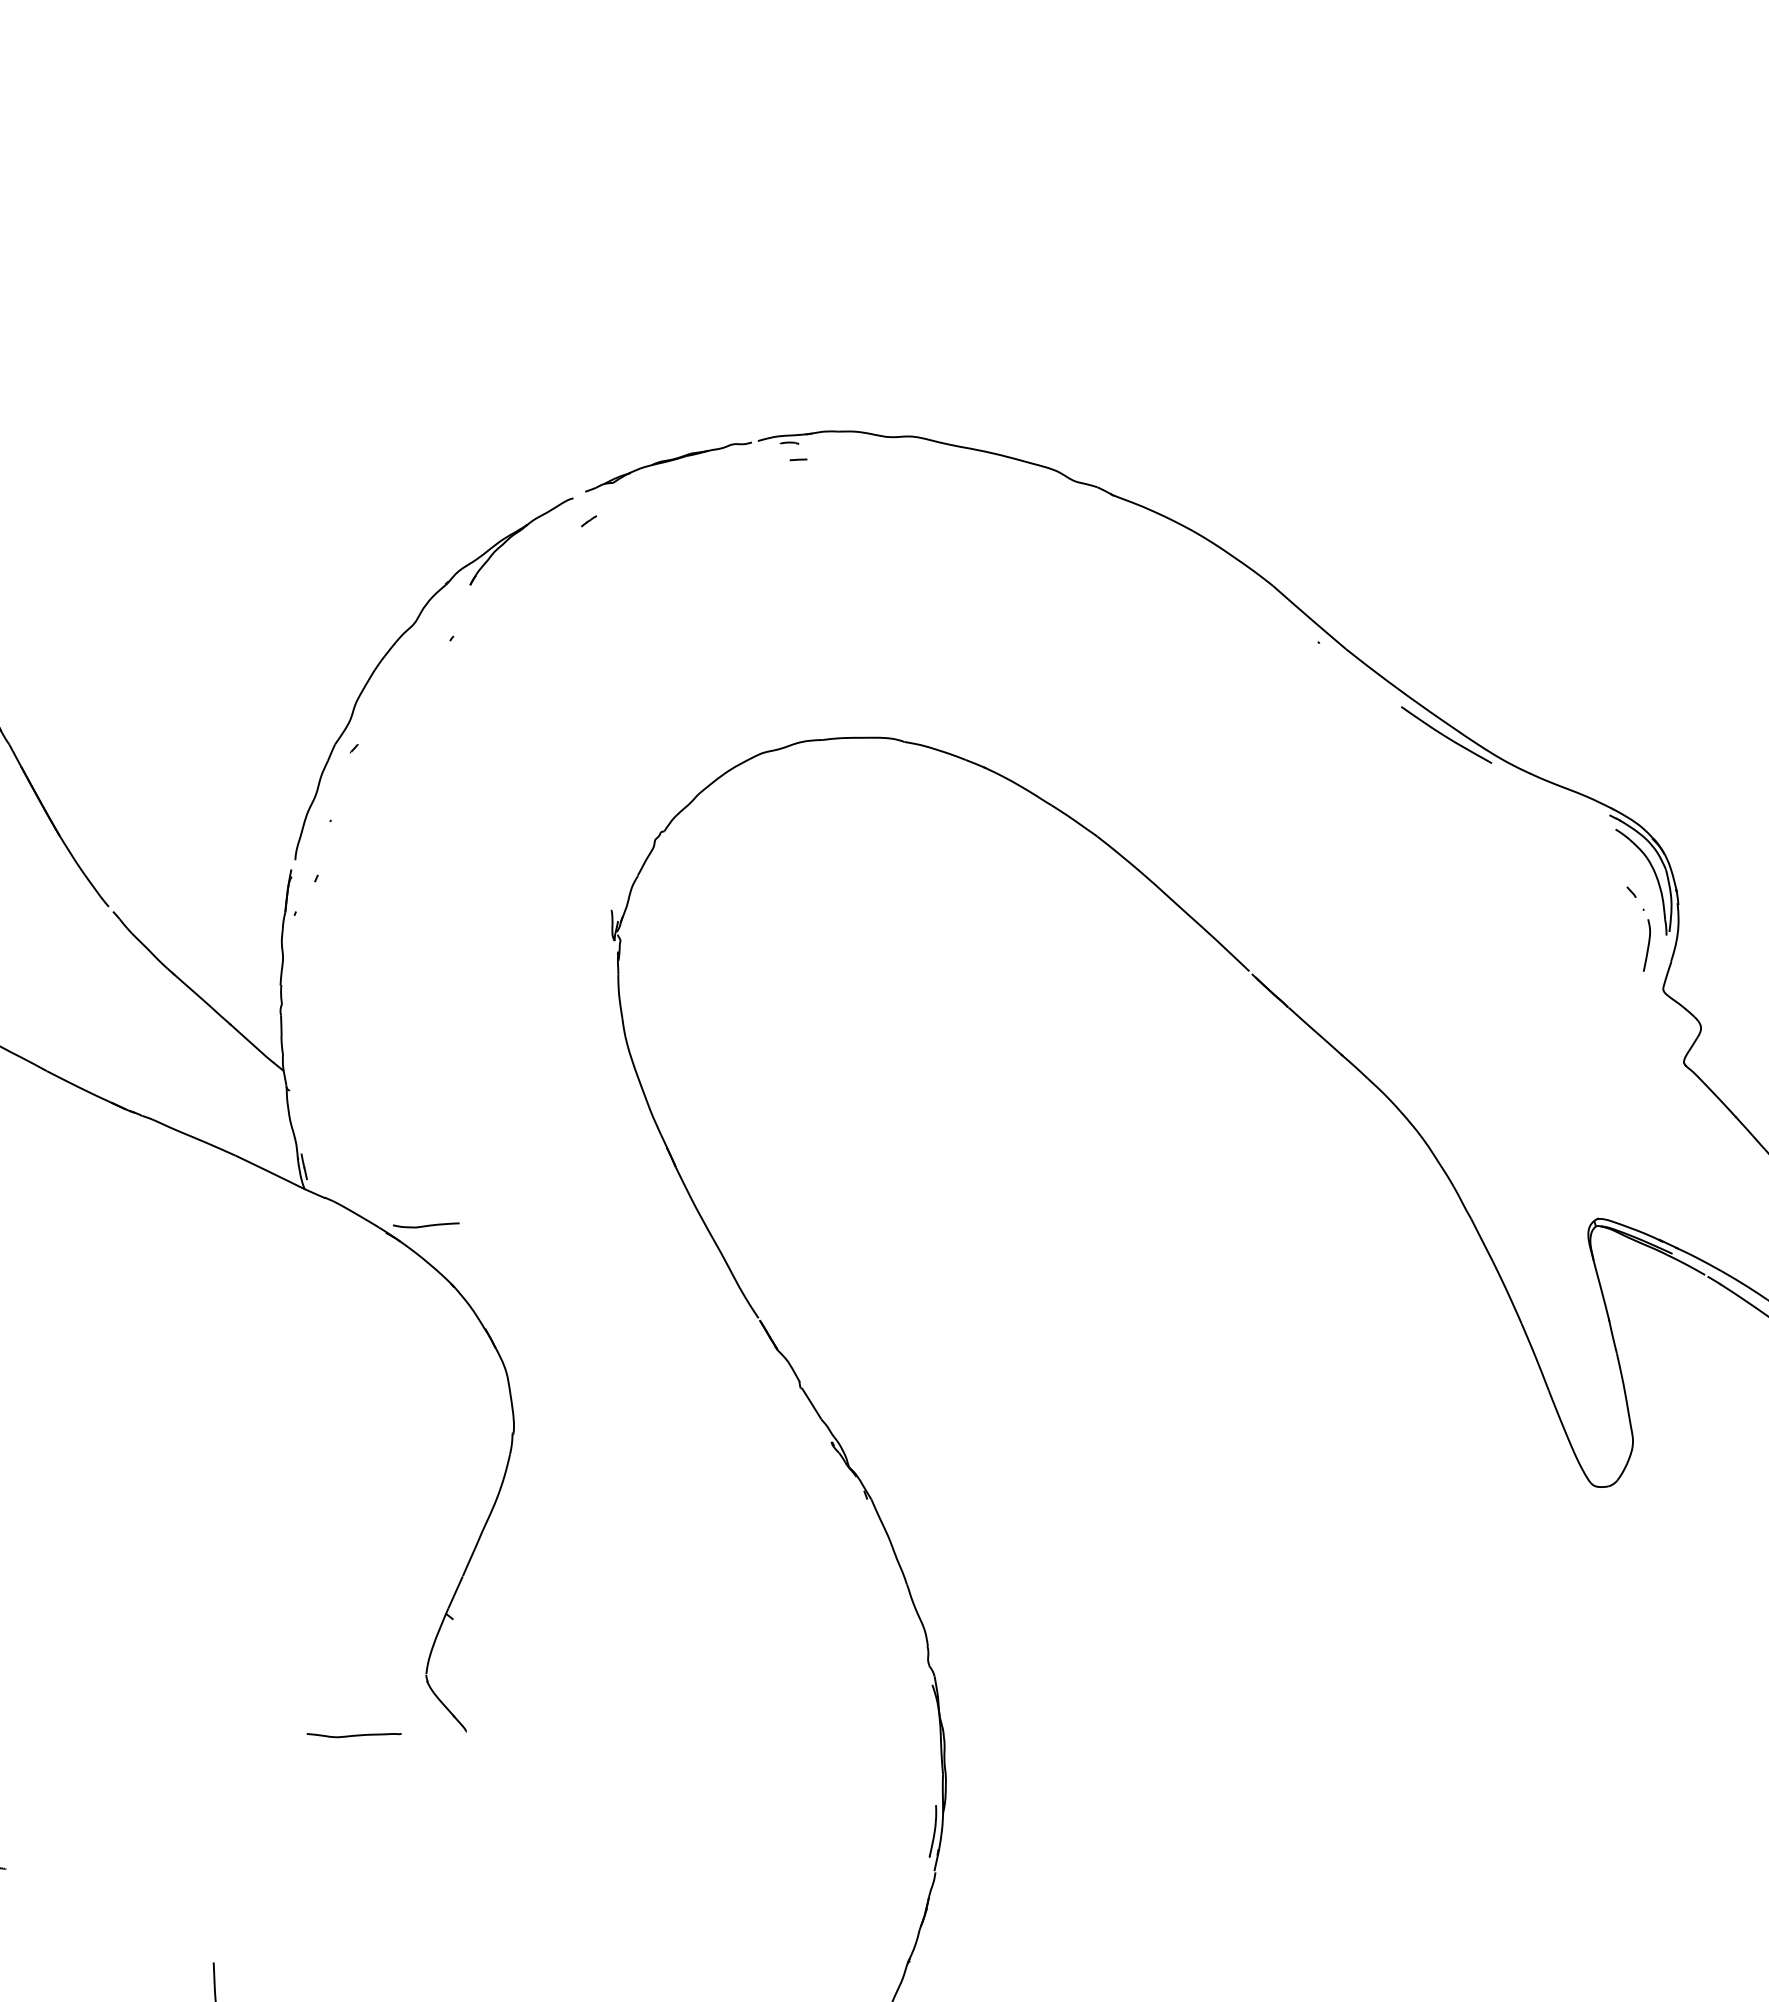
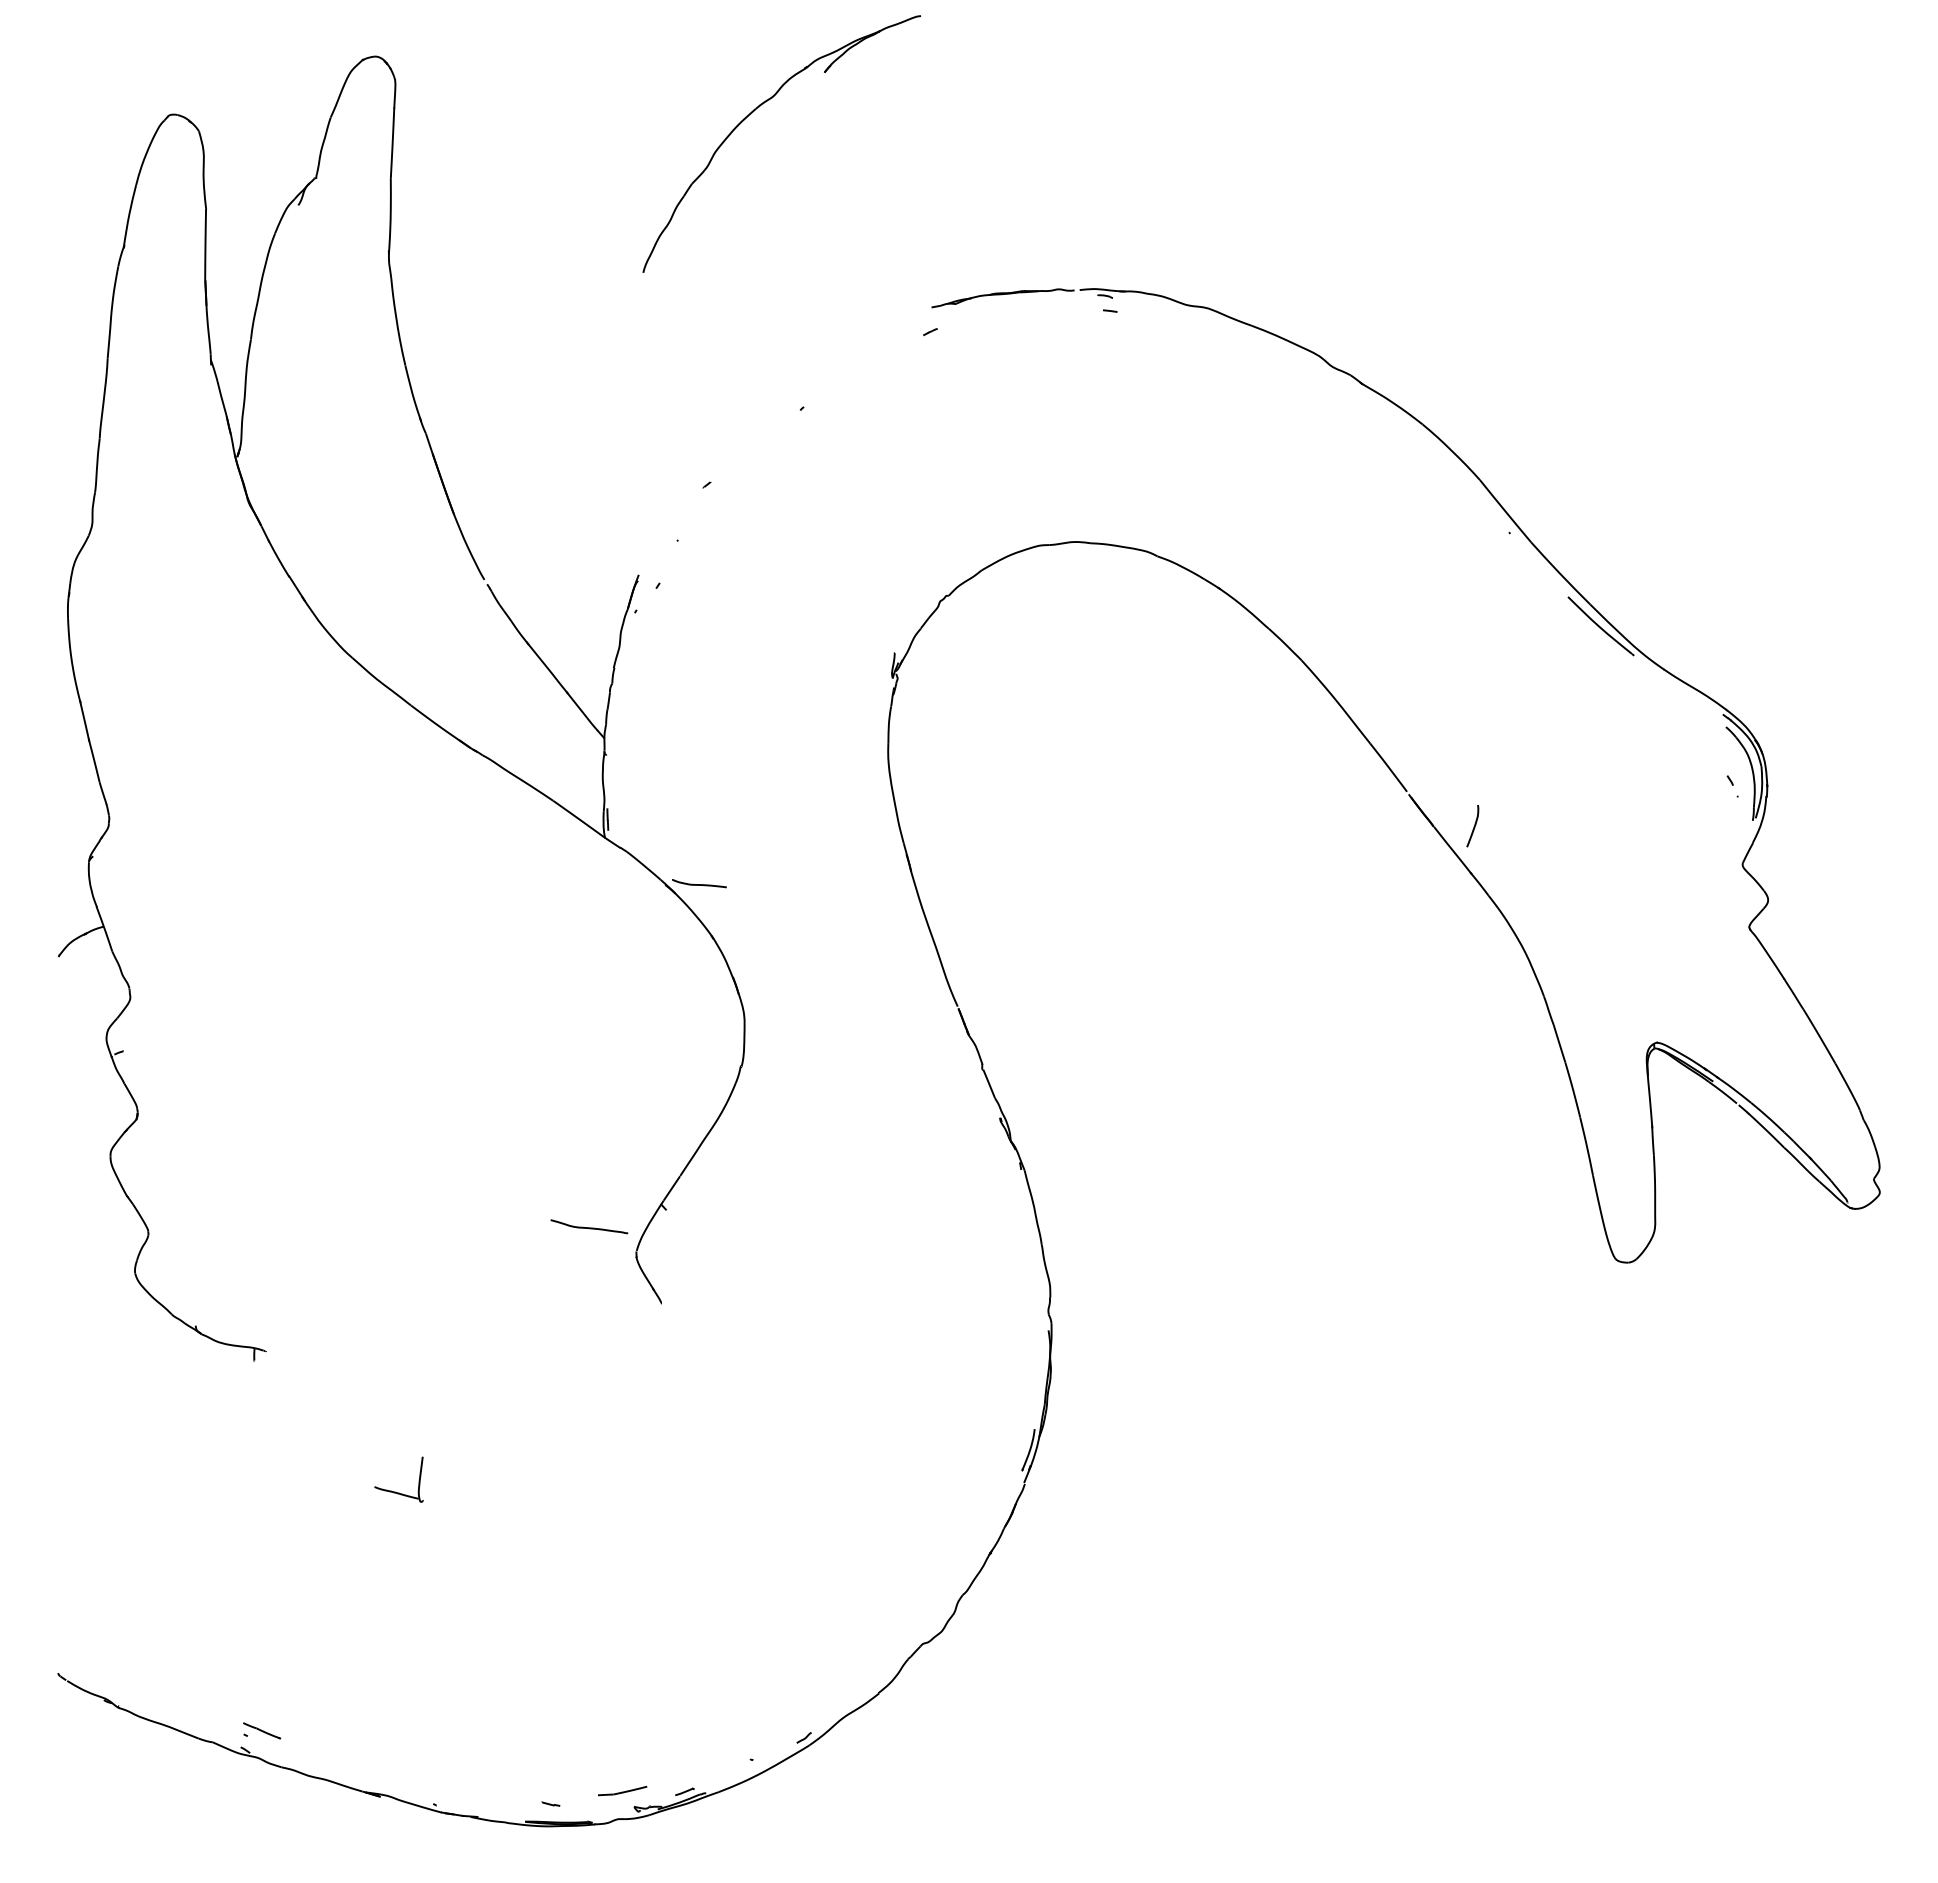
part: (392, 648) -> (752, 113), moved
curve: (1647, 945) -> (1473, 826), moved
curve: (354, 1734) -> (589, 1227), moved

